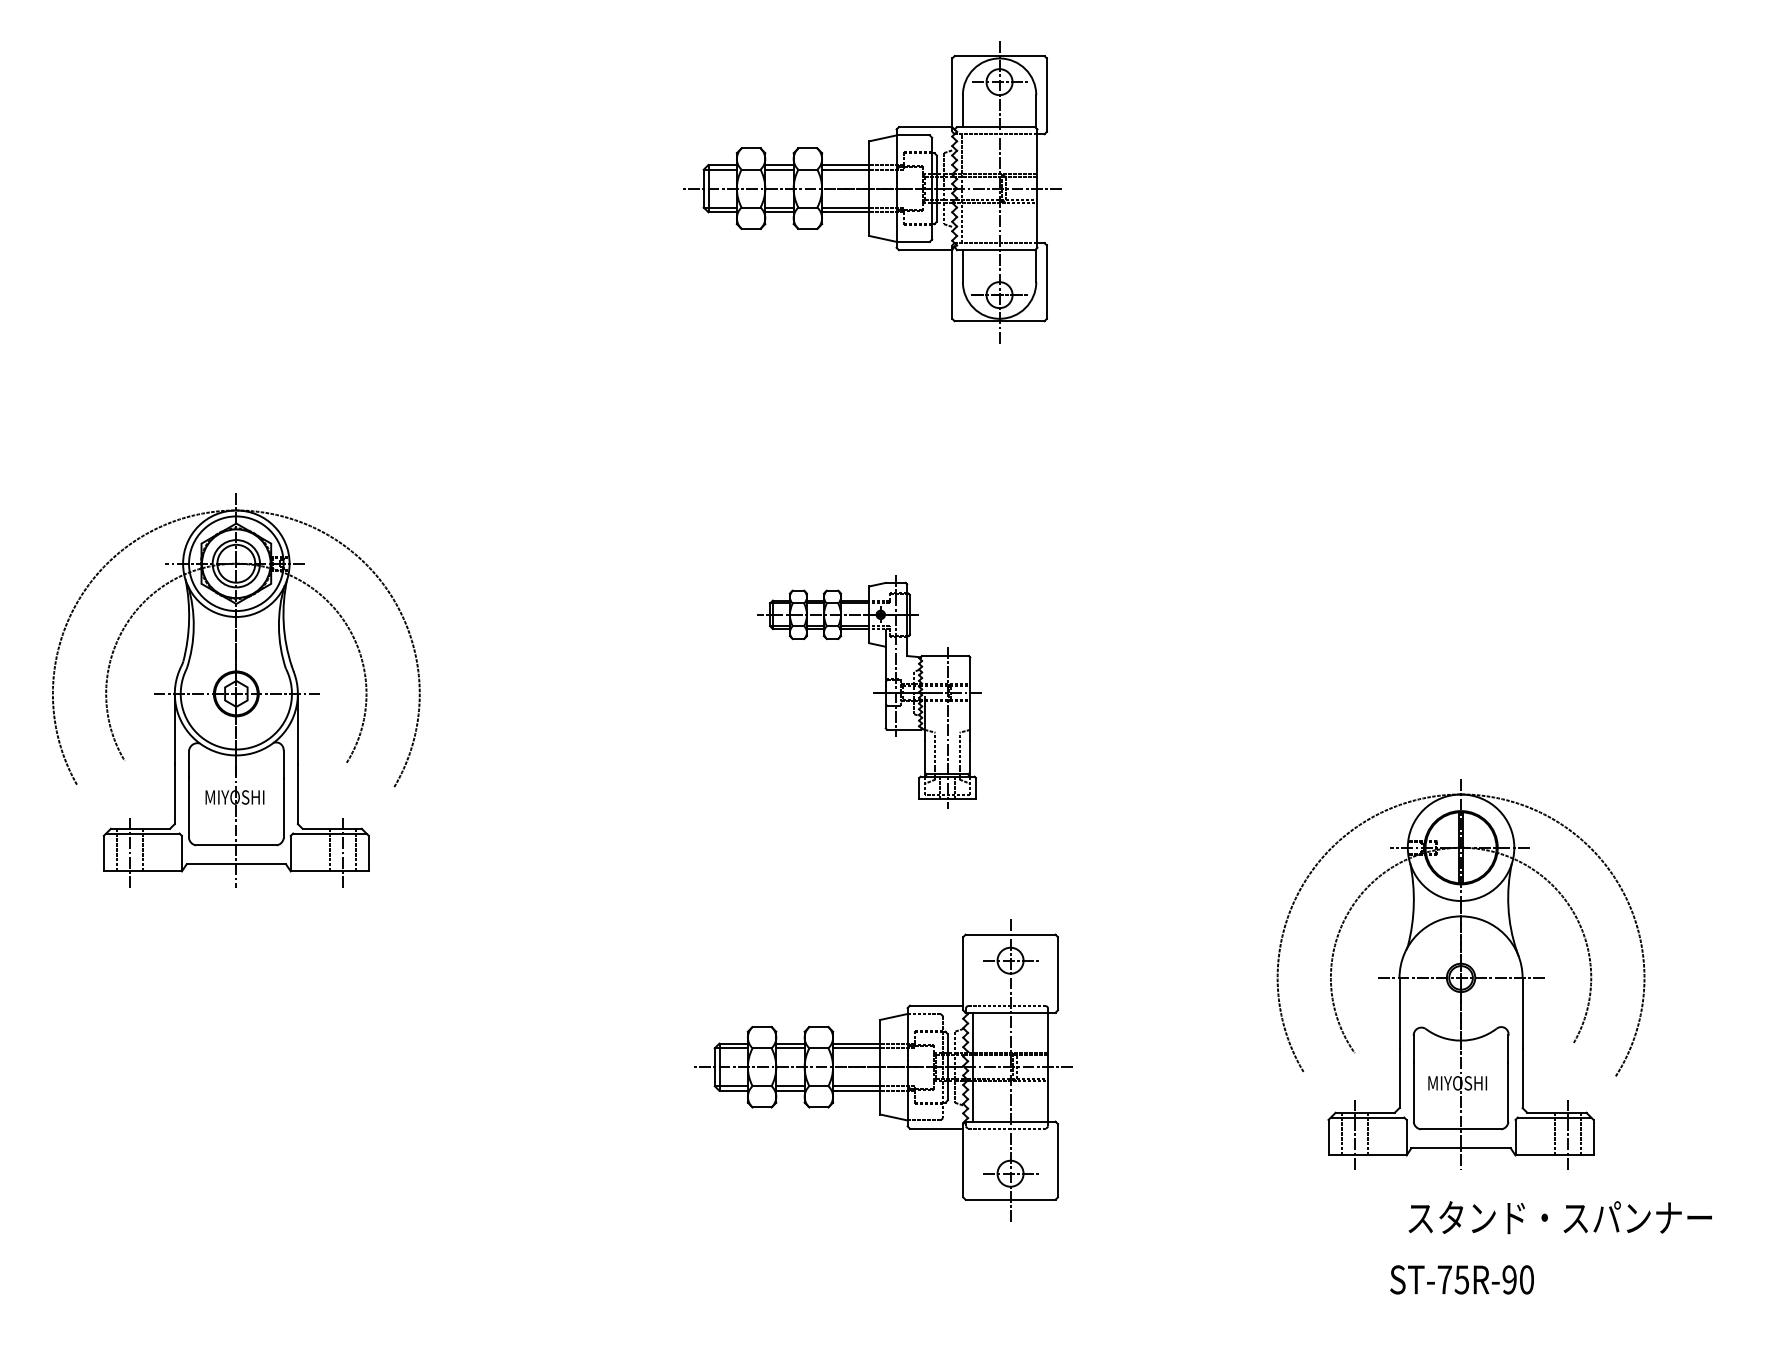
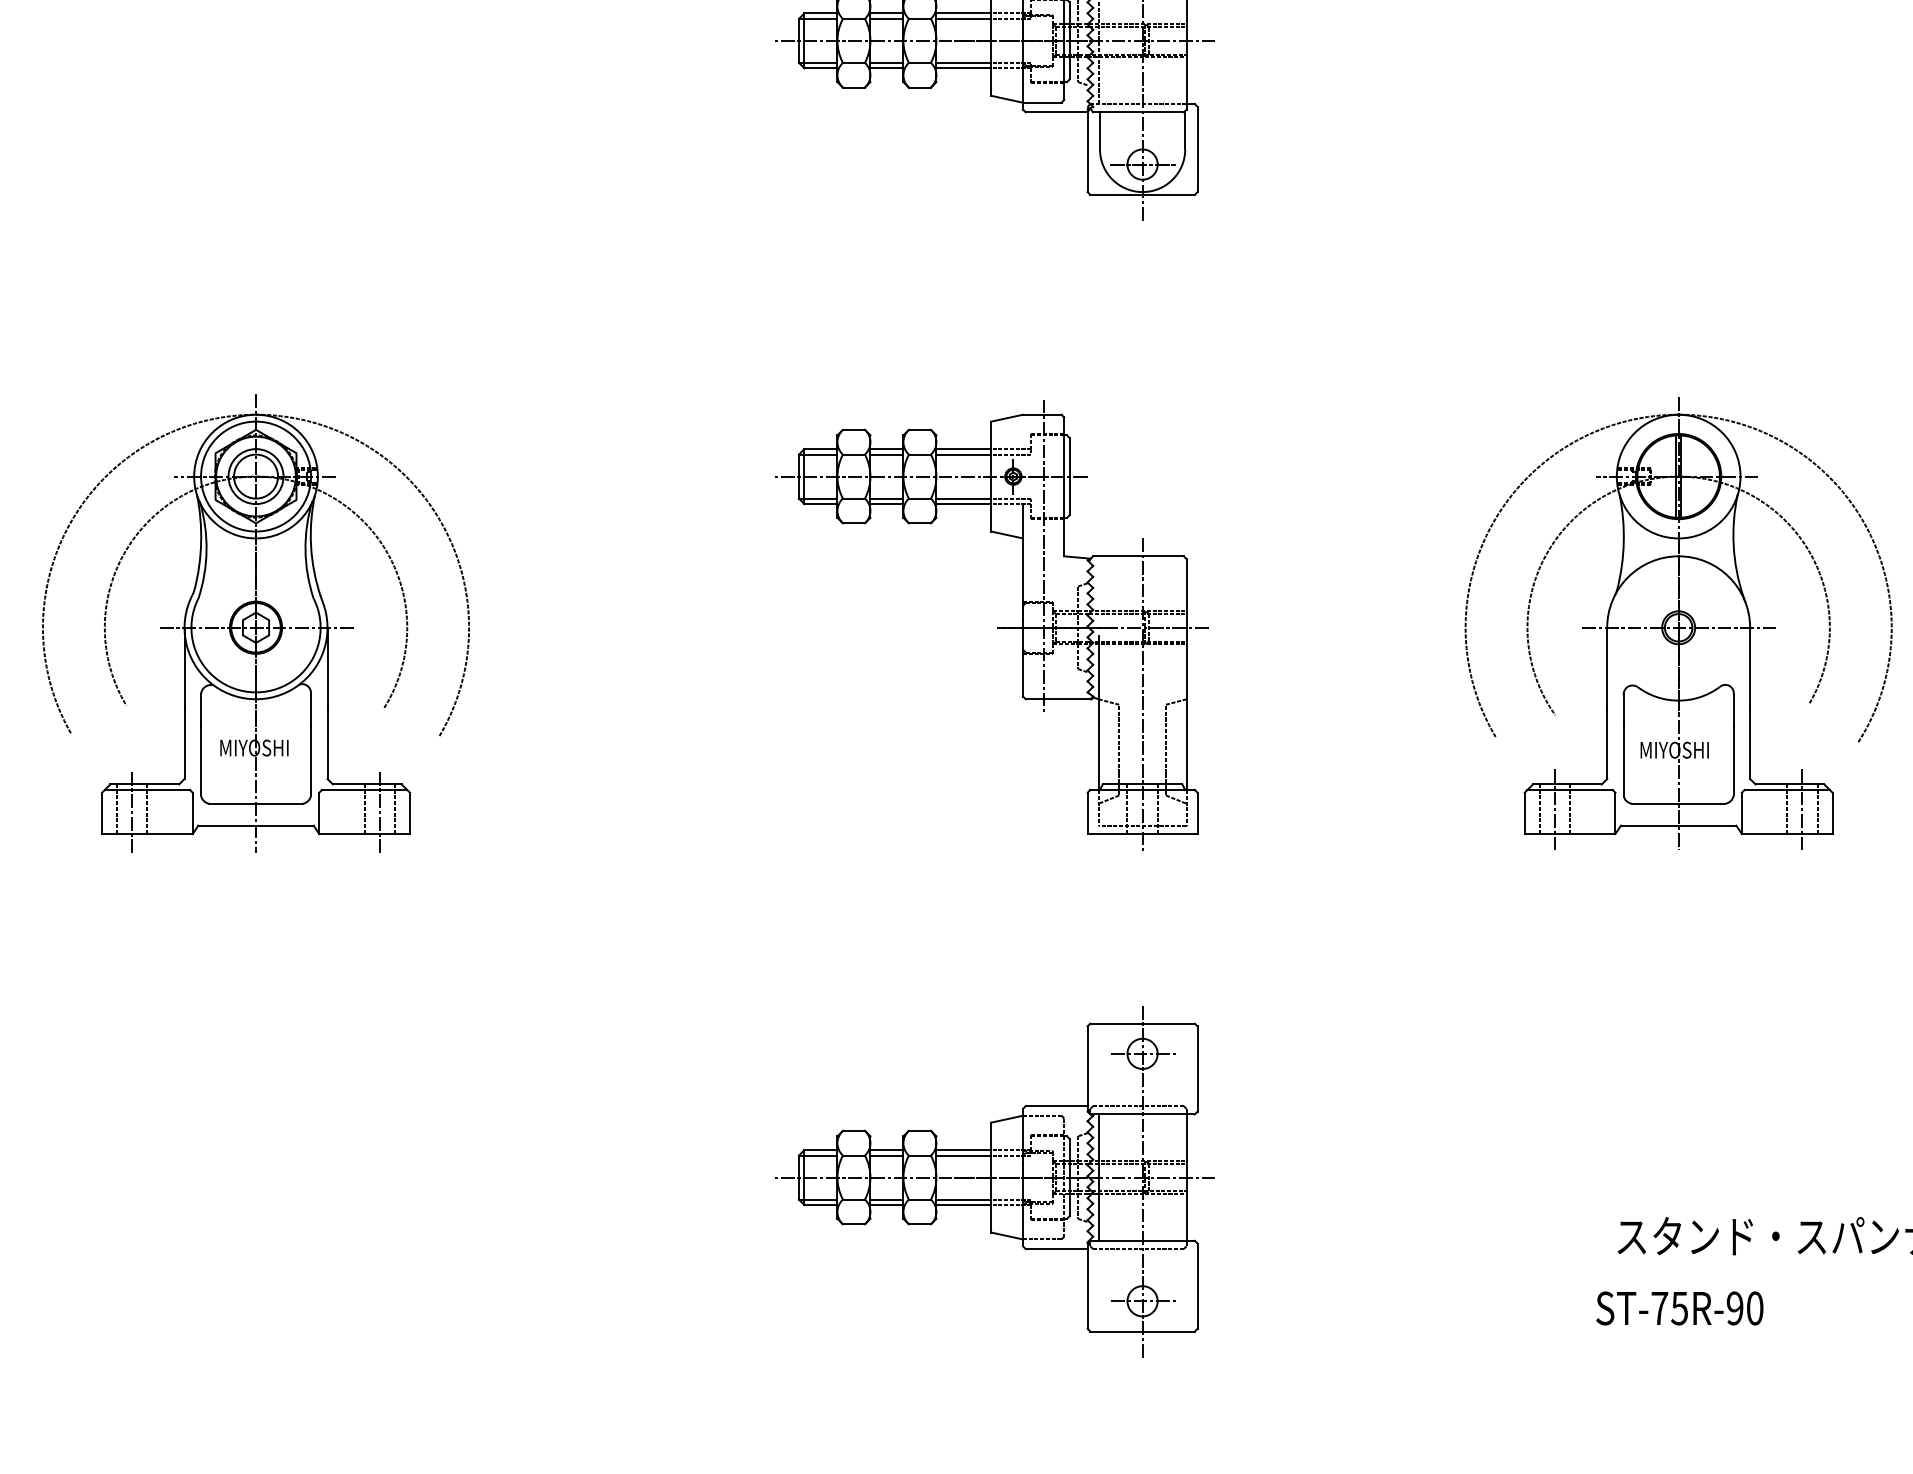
part: (869, 691) -> (991, 624), size x1.67
part: (1460, 974) -> (1678, 623), moved
part: (883, 1070) -> (994, 1181), moved

